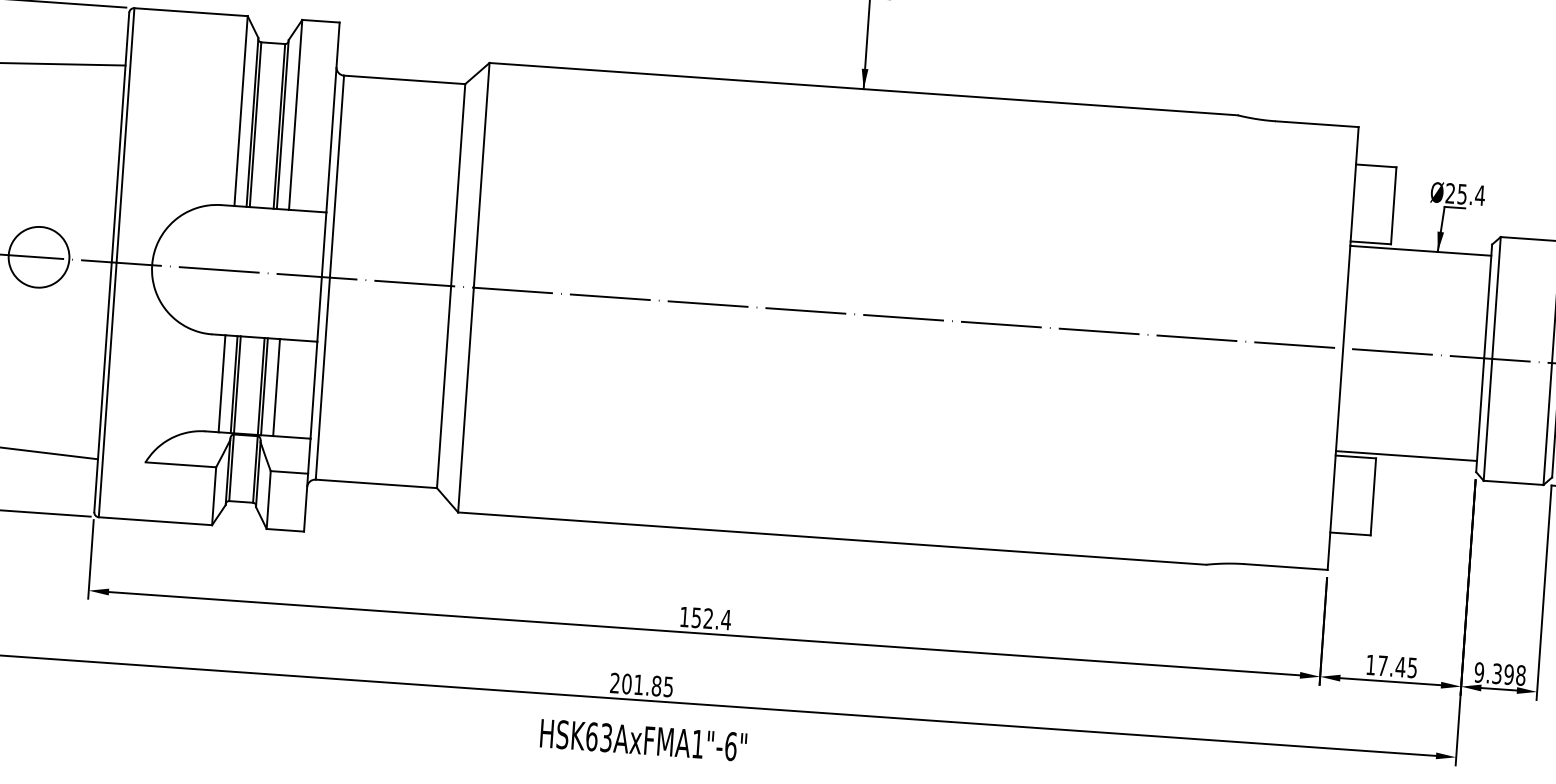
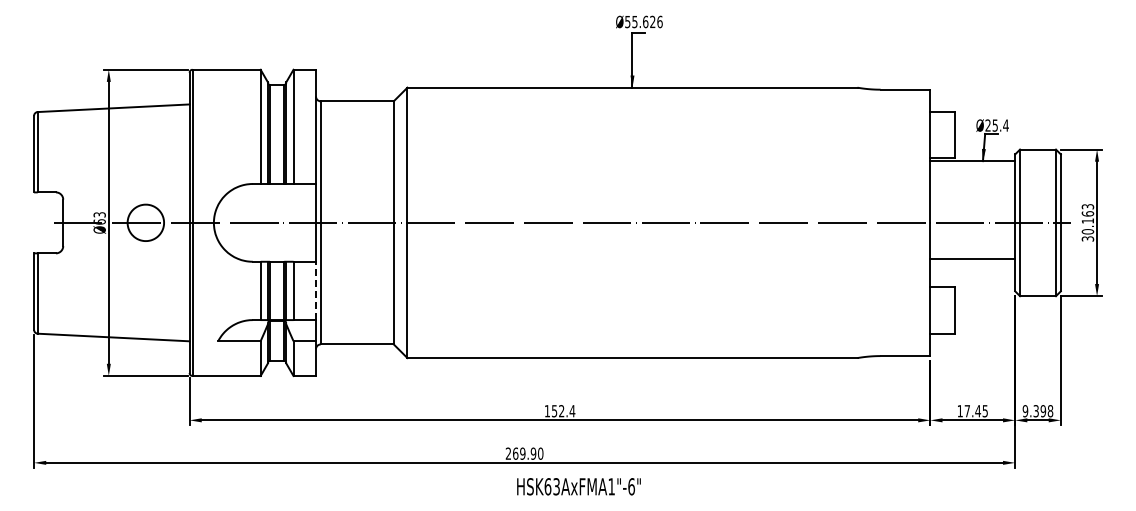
line: (313, 389) -> (315, 290), solid -> dashed
line: (1406, 455) -> (972, 258), moved
text: (648, 685) -> (528, 453), 201.85 -> 269.90
text: (642, 739) -> (578, 486), moved

